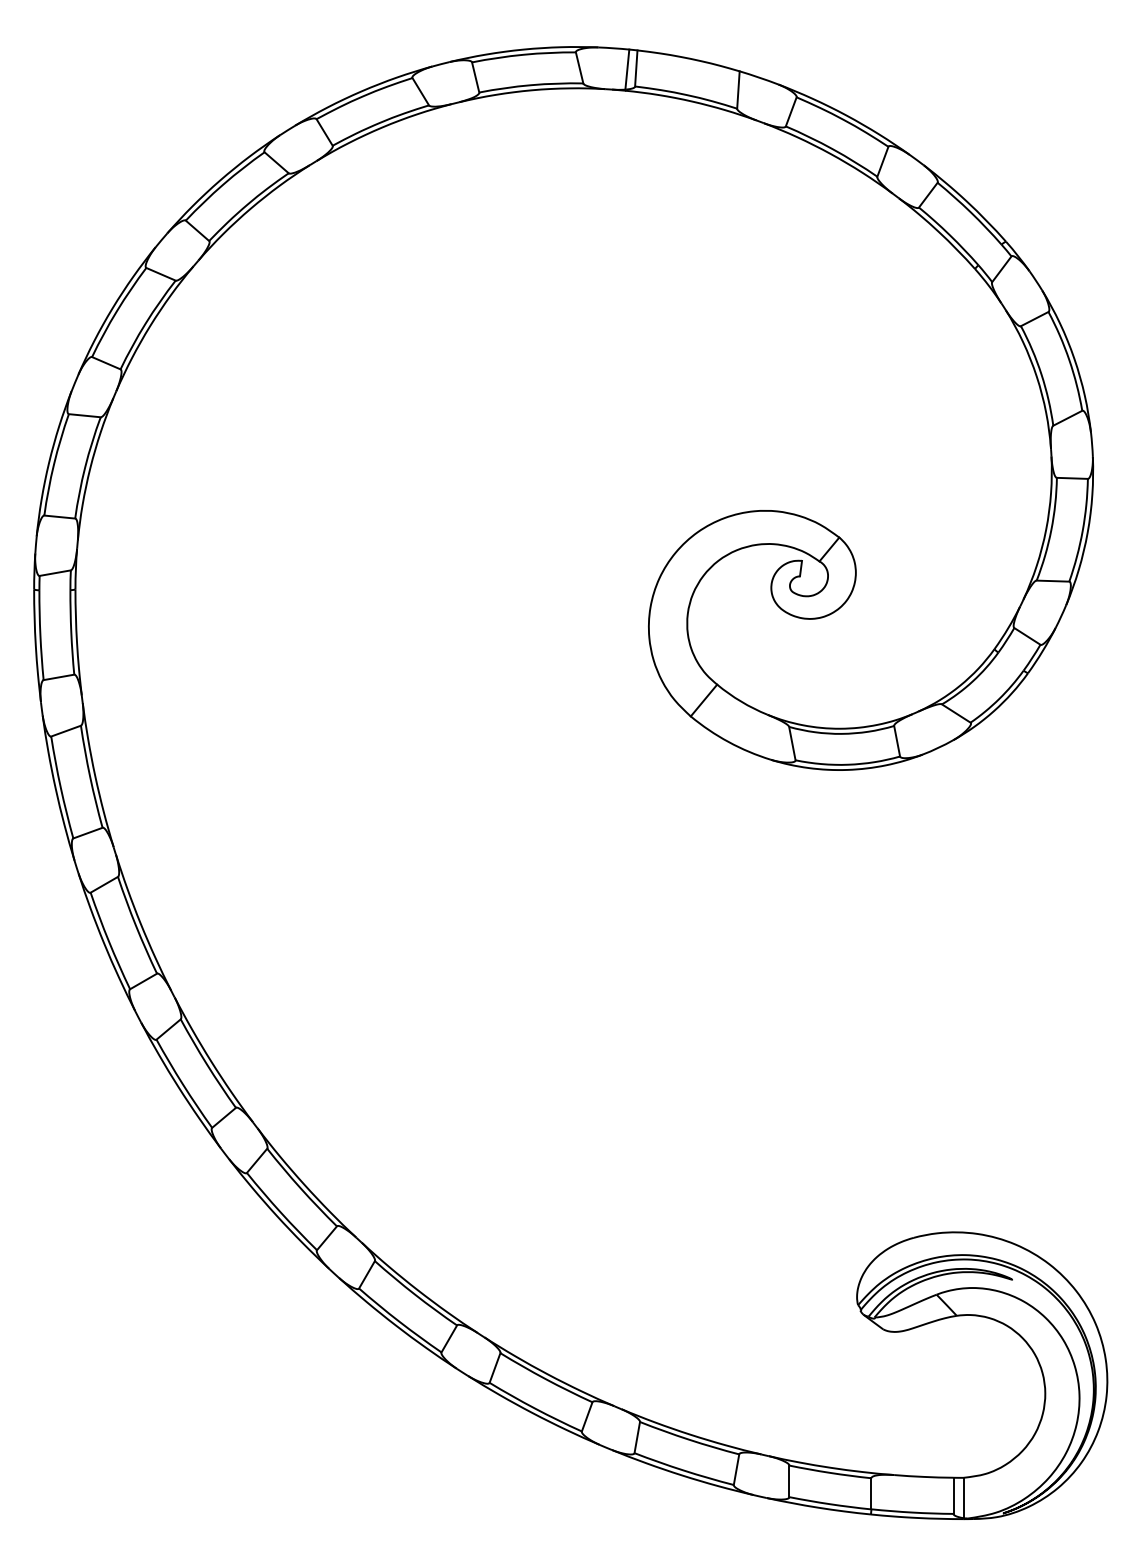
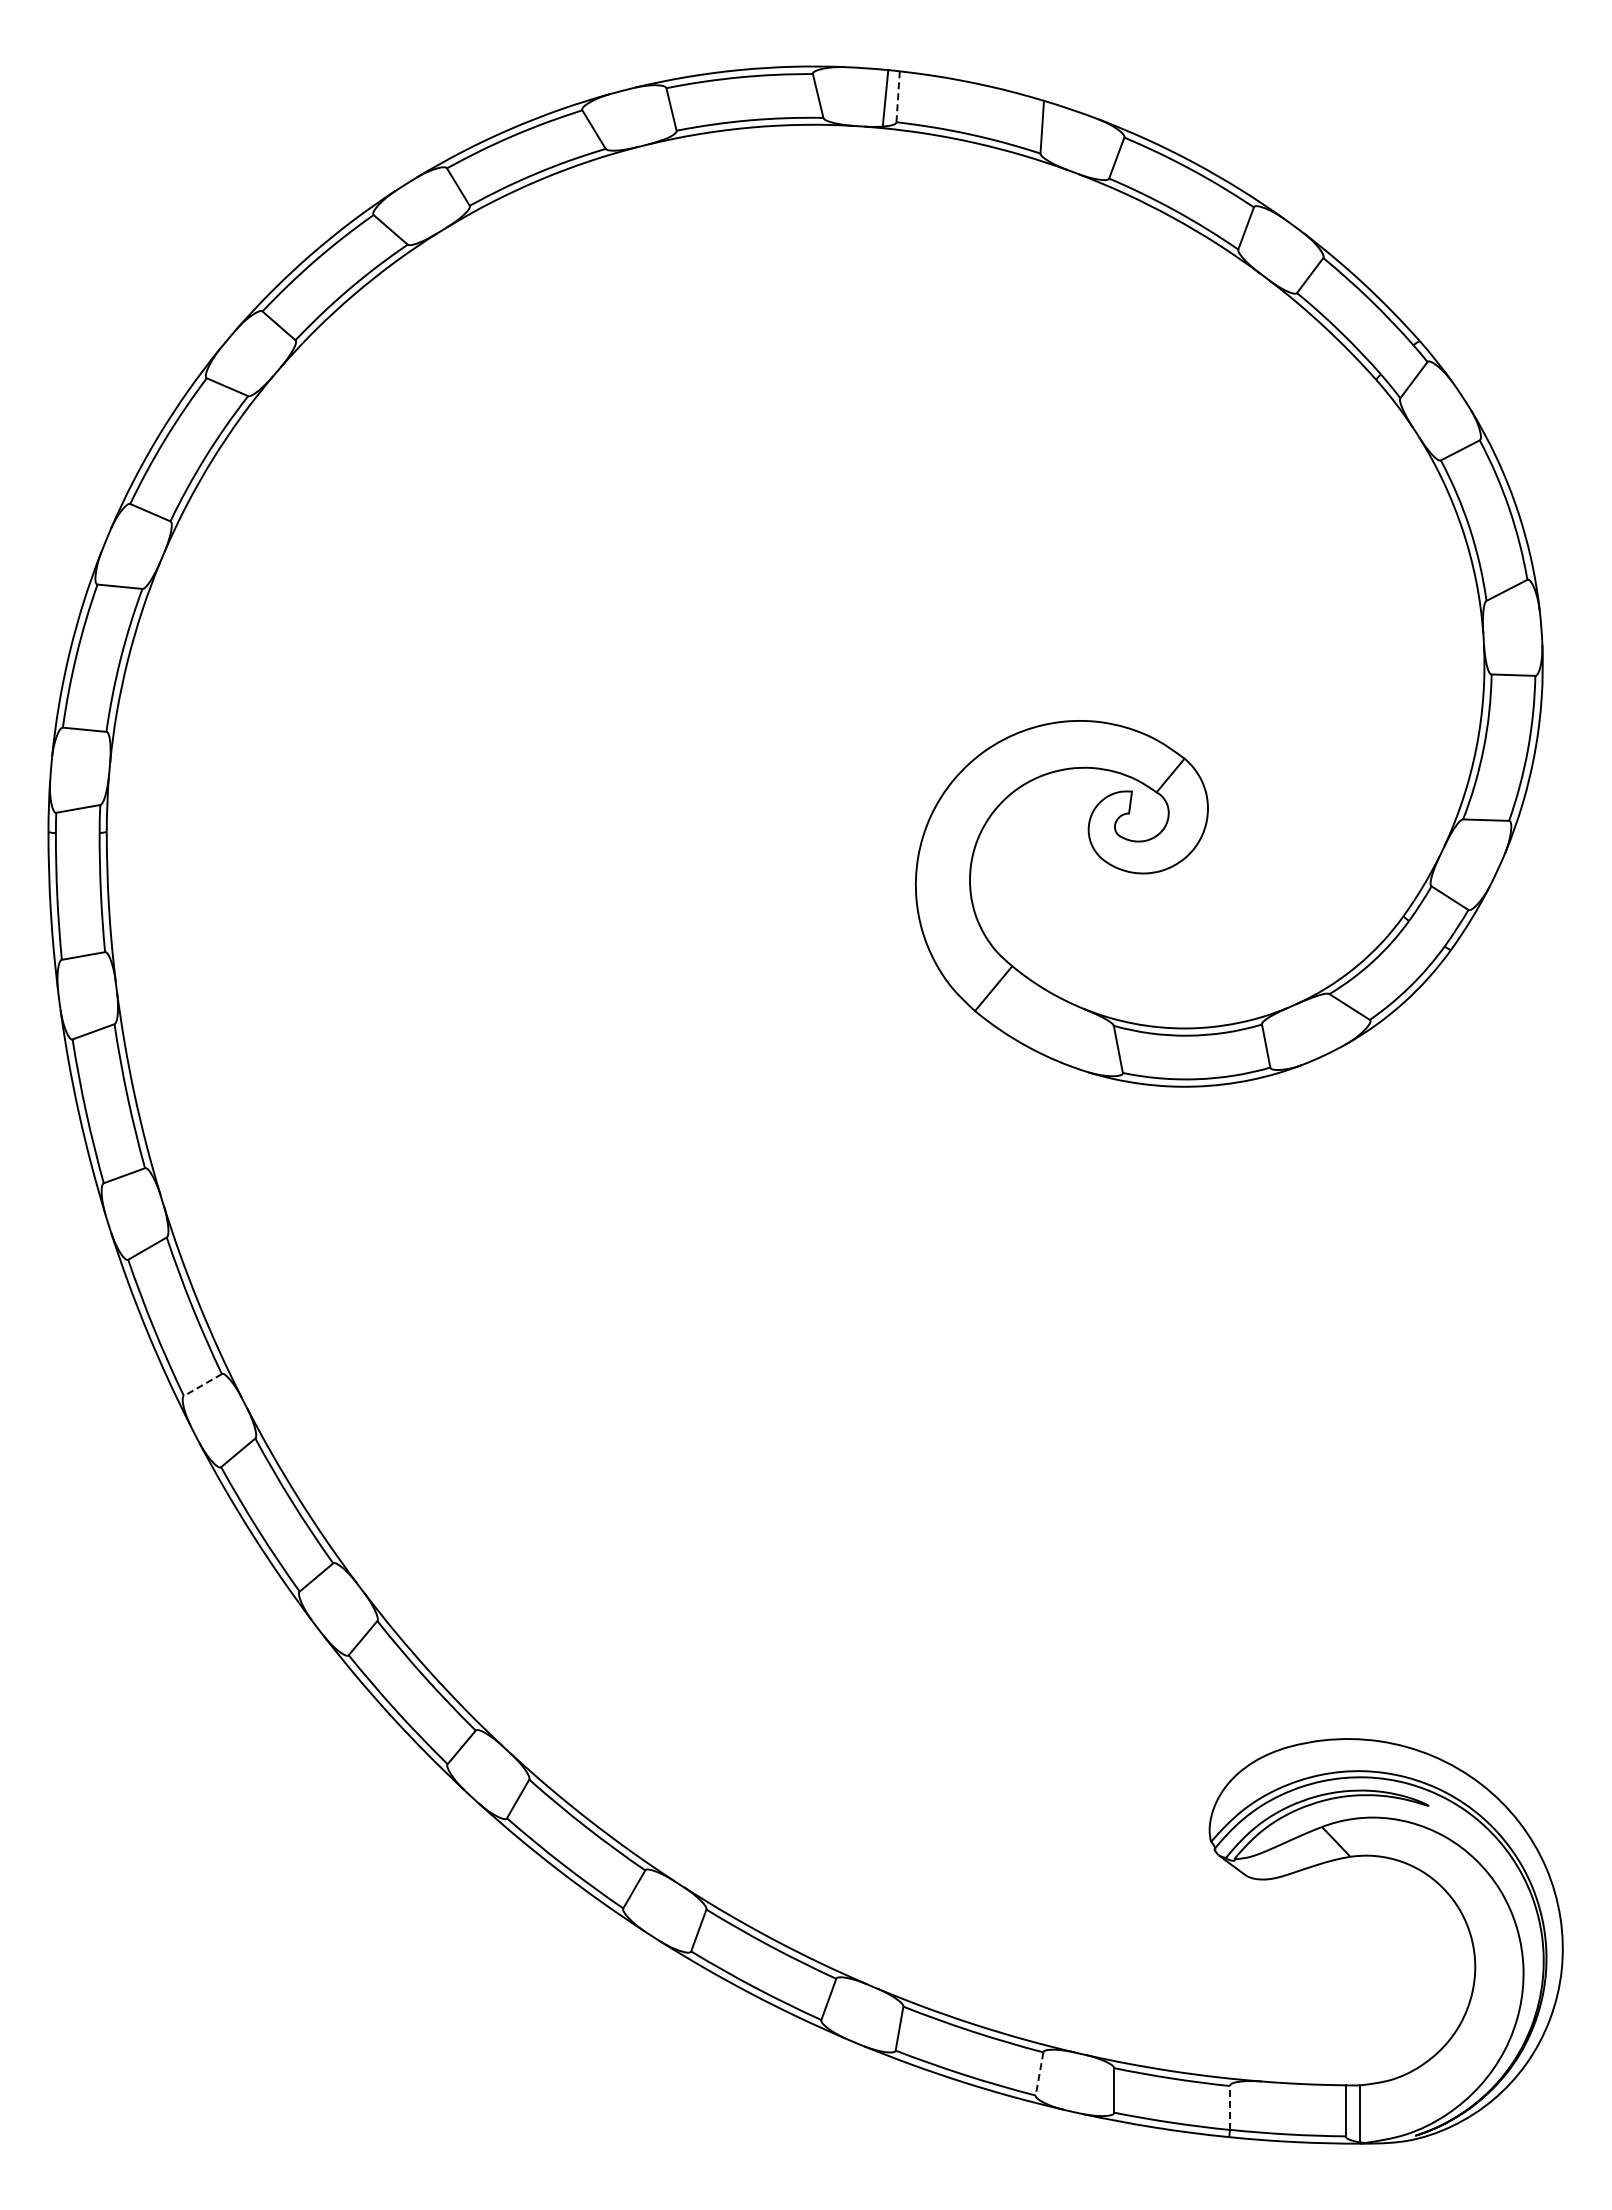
line: (636, 68) -> (898, 96), solid -> dashed
line: (143, 981) -> (202, 1385), solid -> dashed
line: (736, 1469) -> (1039, 2073), solid -> dashed
line: (871, 1493) -> (1229, 2107), solid -> dashed

